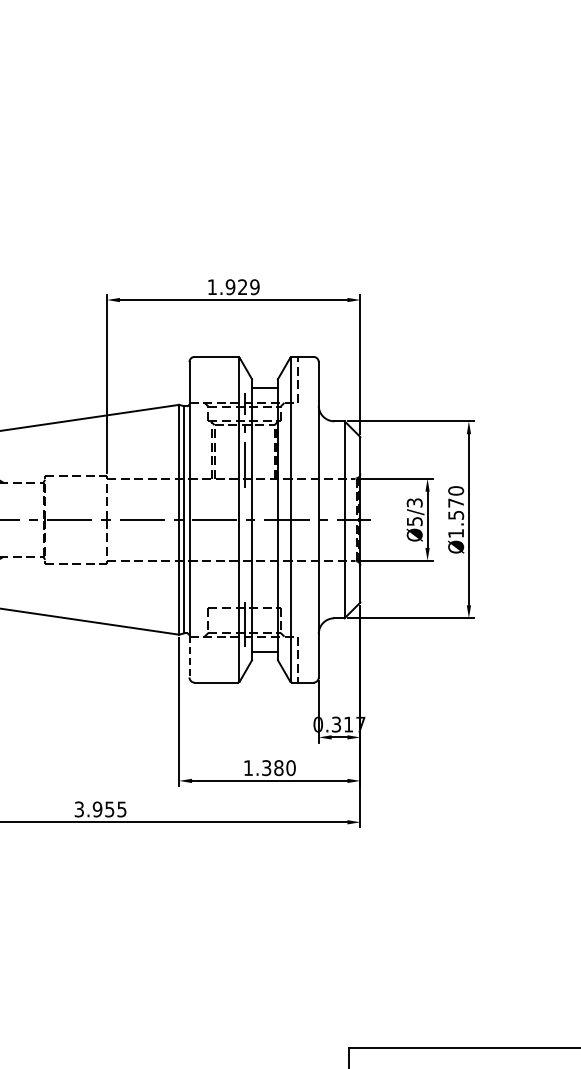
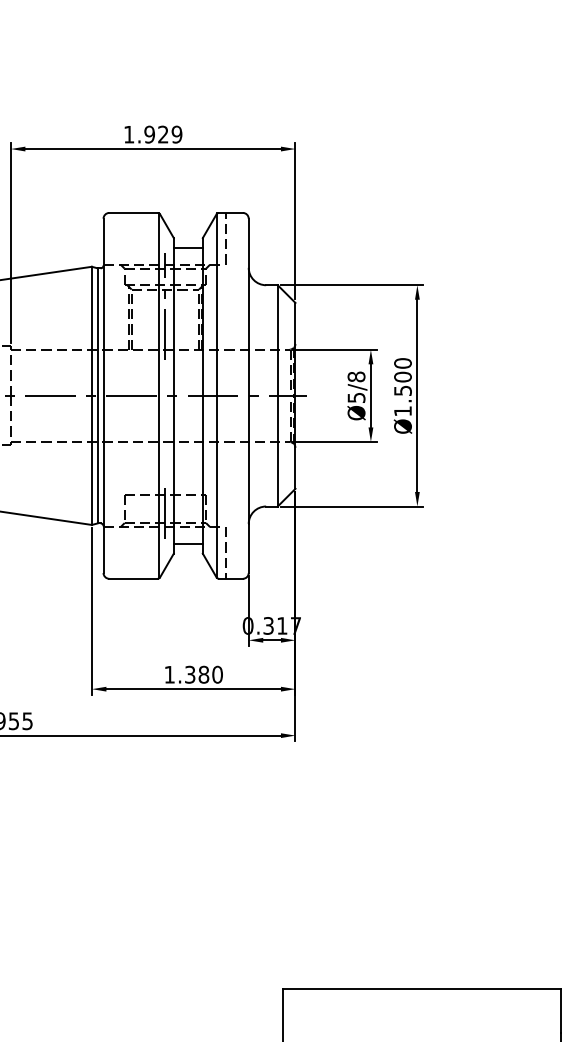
text: (414, 502) -> (356, 376), Ø5/3 -> Ø5/8
text: (456, 502) -> (403, 376), Ø1.570 -> Ø1.500
line: (189, 656) -> (103, 549), dashed -> solid

